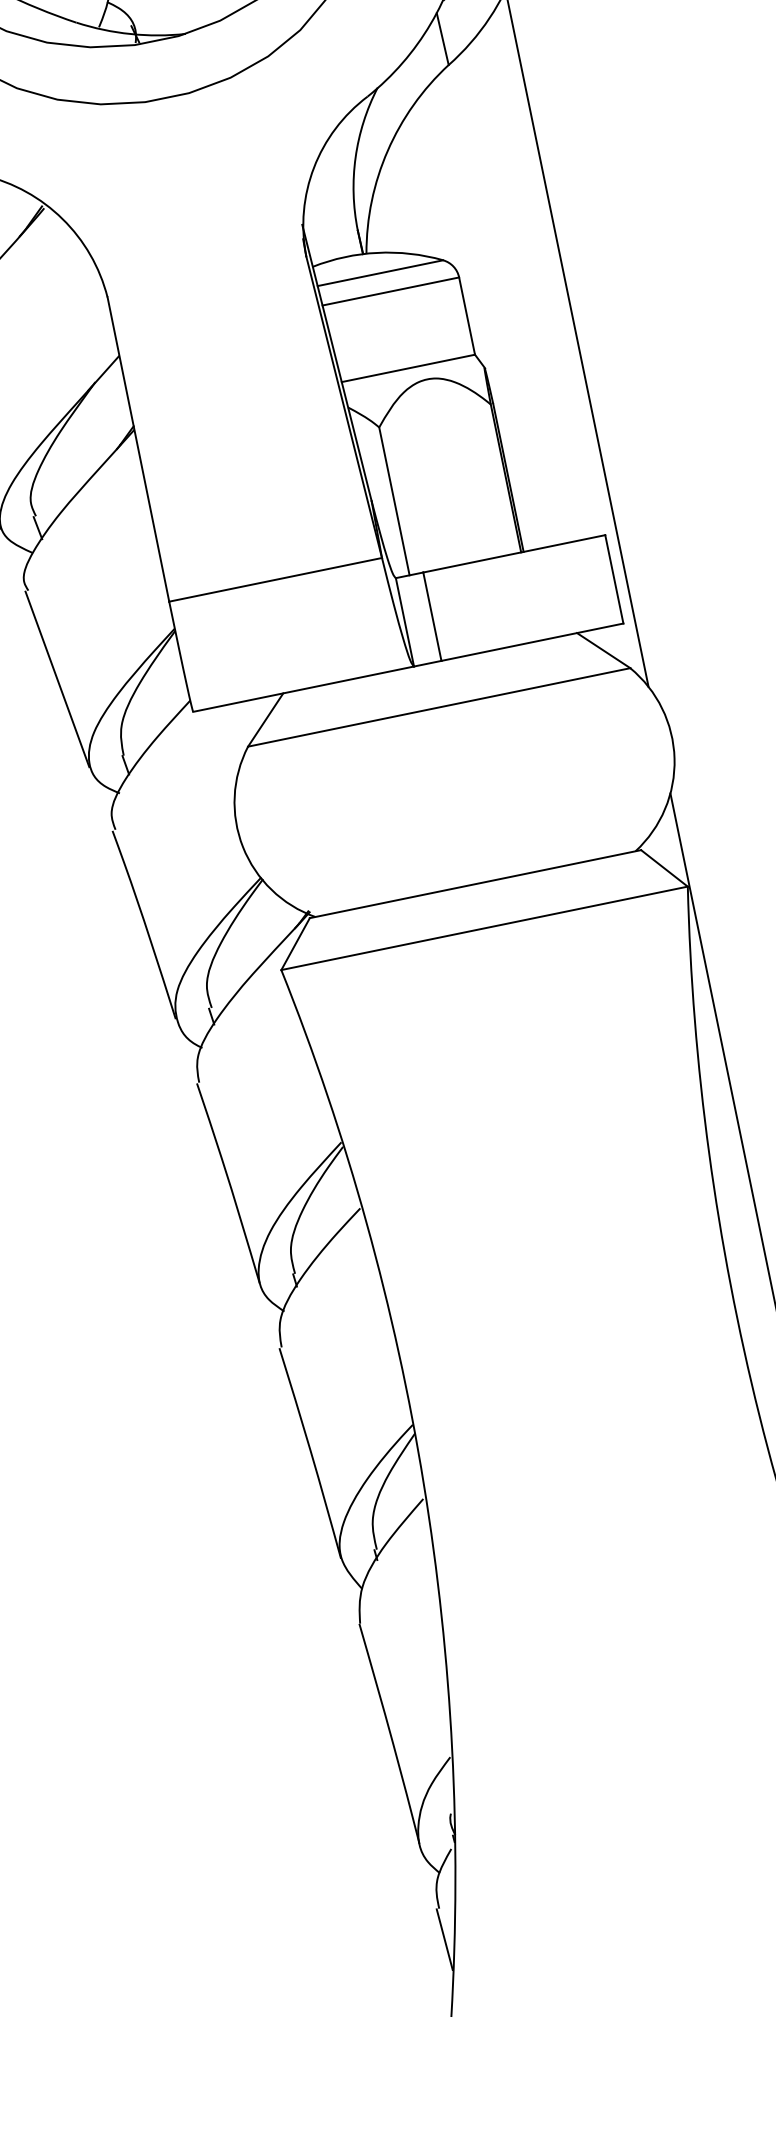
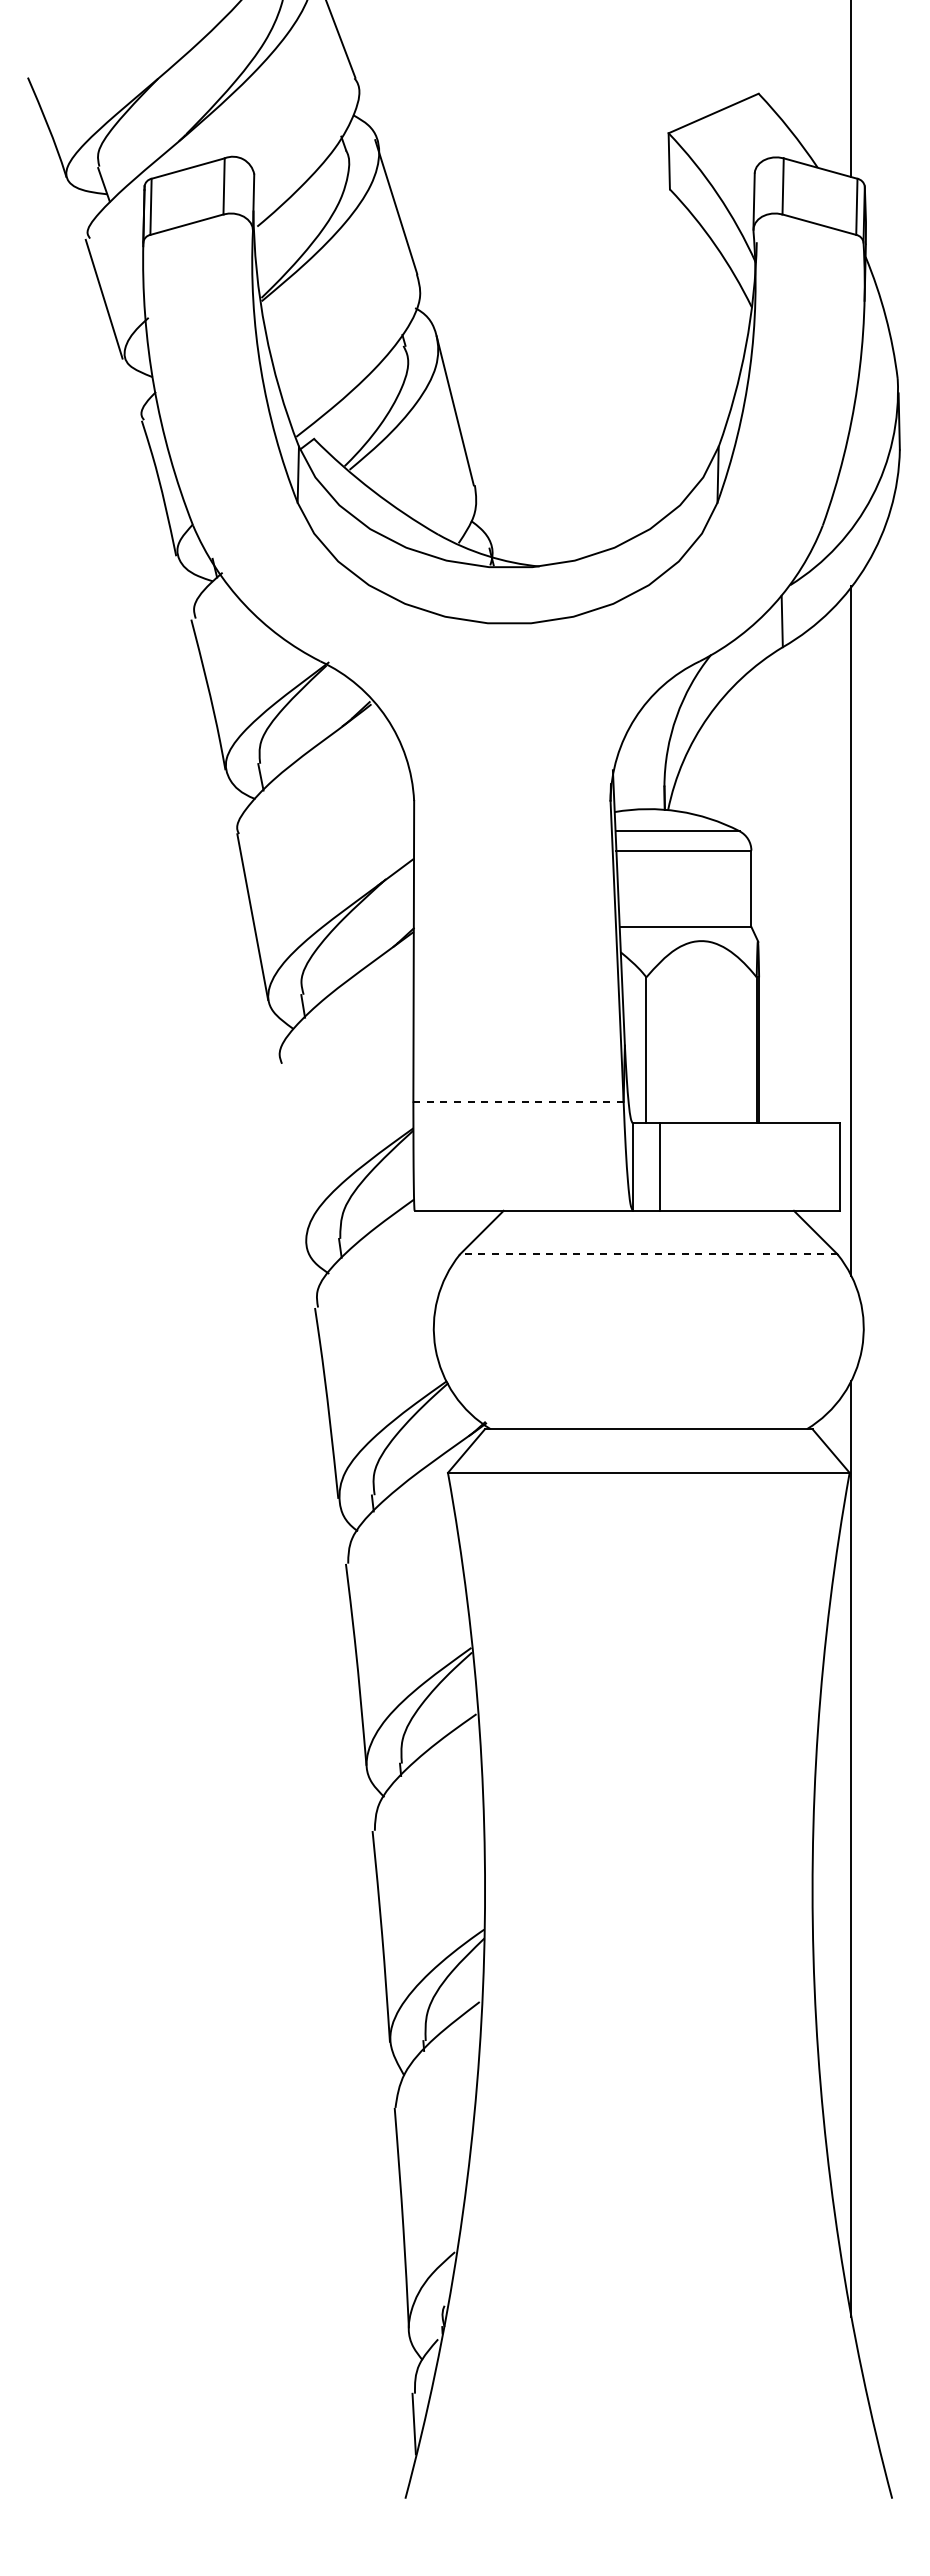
line: (276, 579) -> (519, 1101), solid -> dashed
line: (57, 679) -> (292, 1153), removed
line: (438, 707) -> (648, 1254), solid -> dashed

